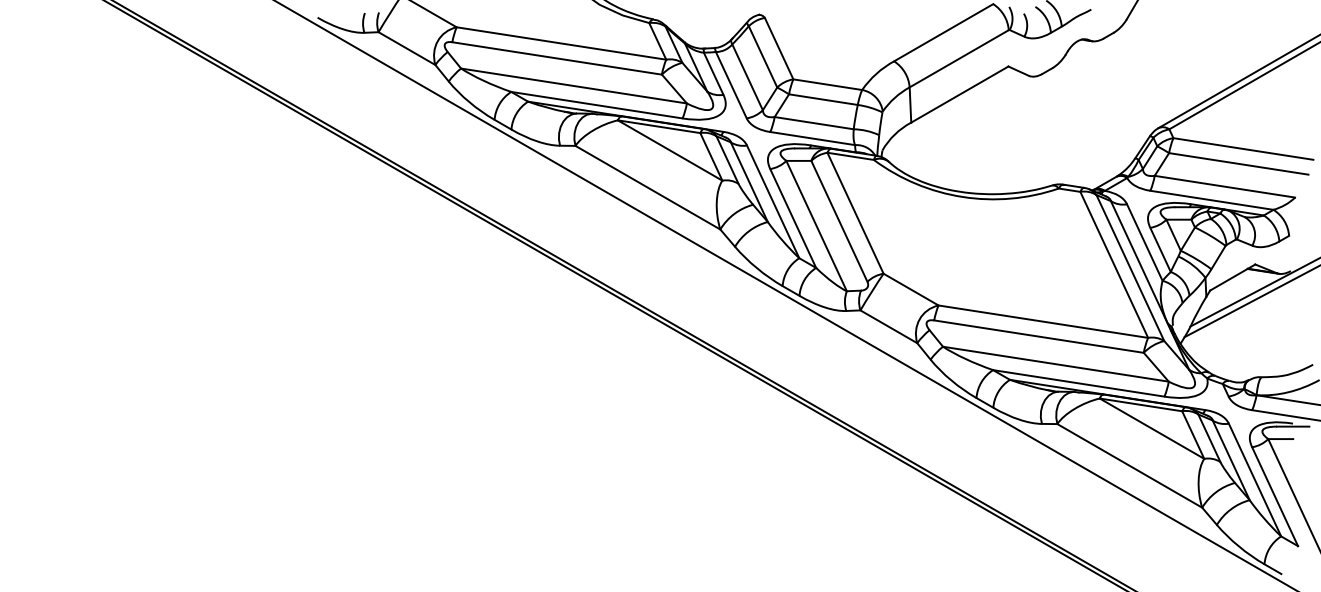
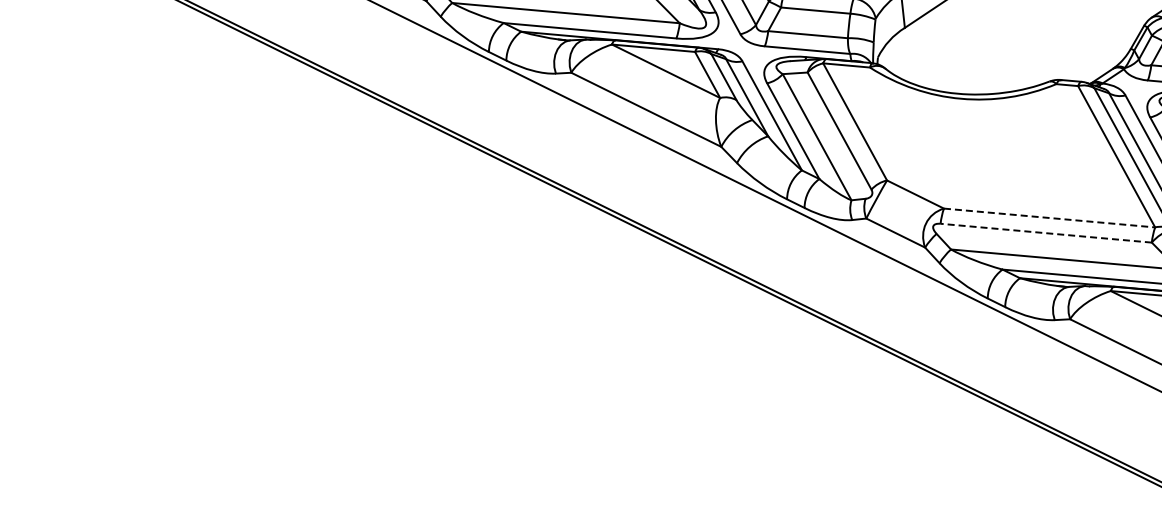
line: (1043, 321) -> (1049, 217), solid -> dashed
line: (1038, 336) -> (1045, 233), solid -> dashed

